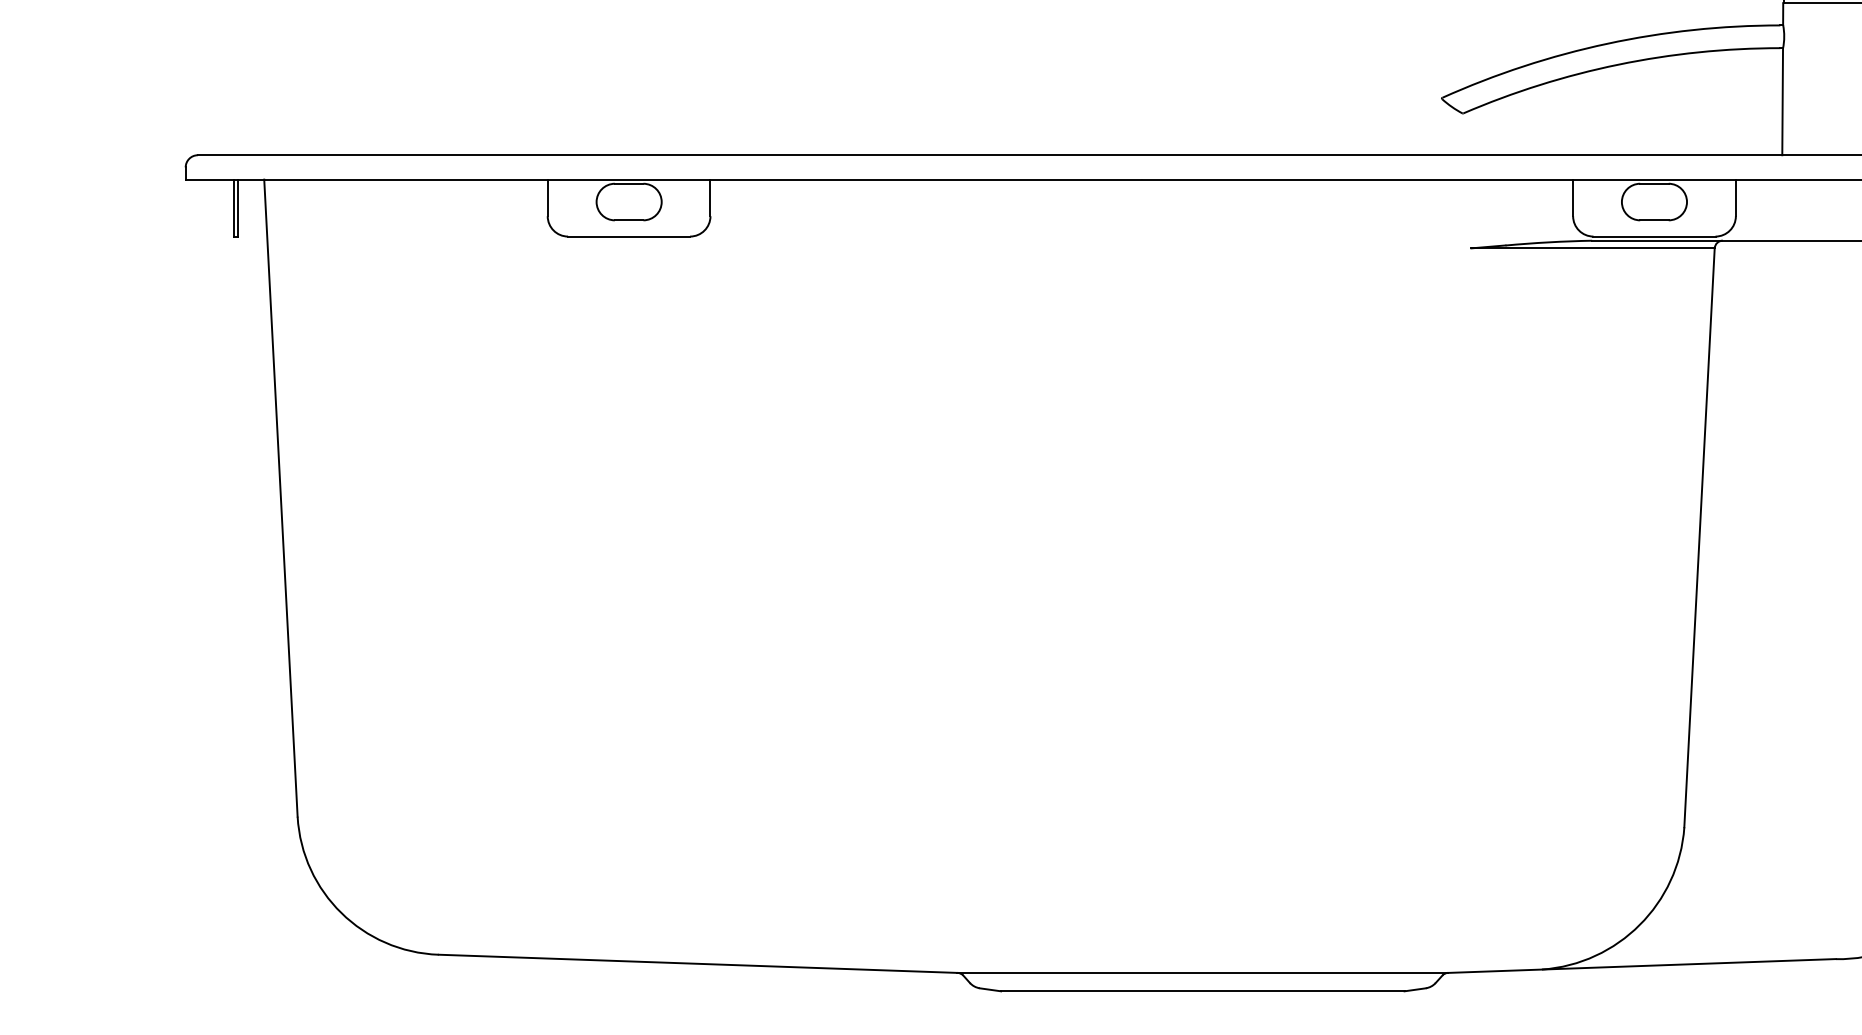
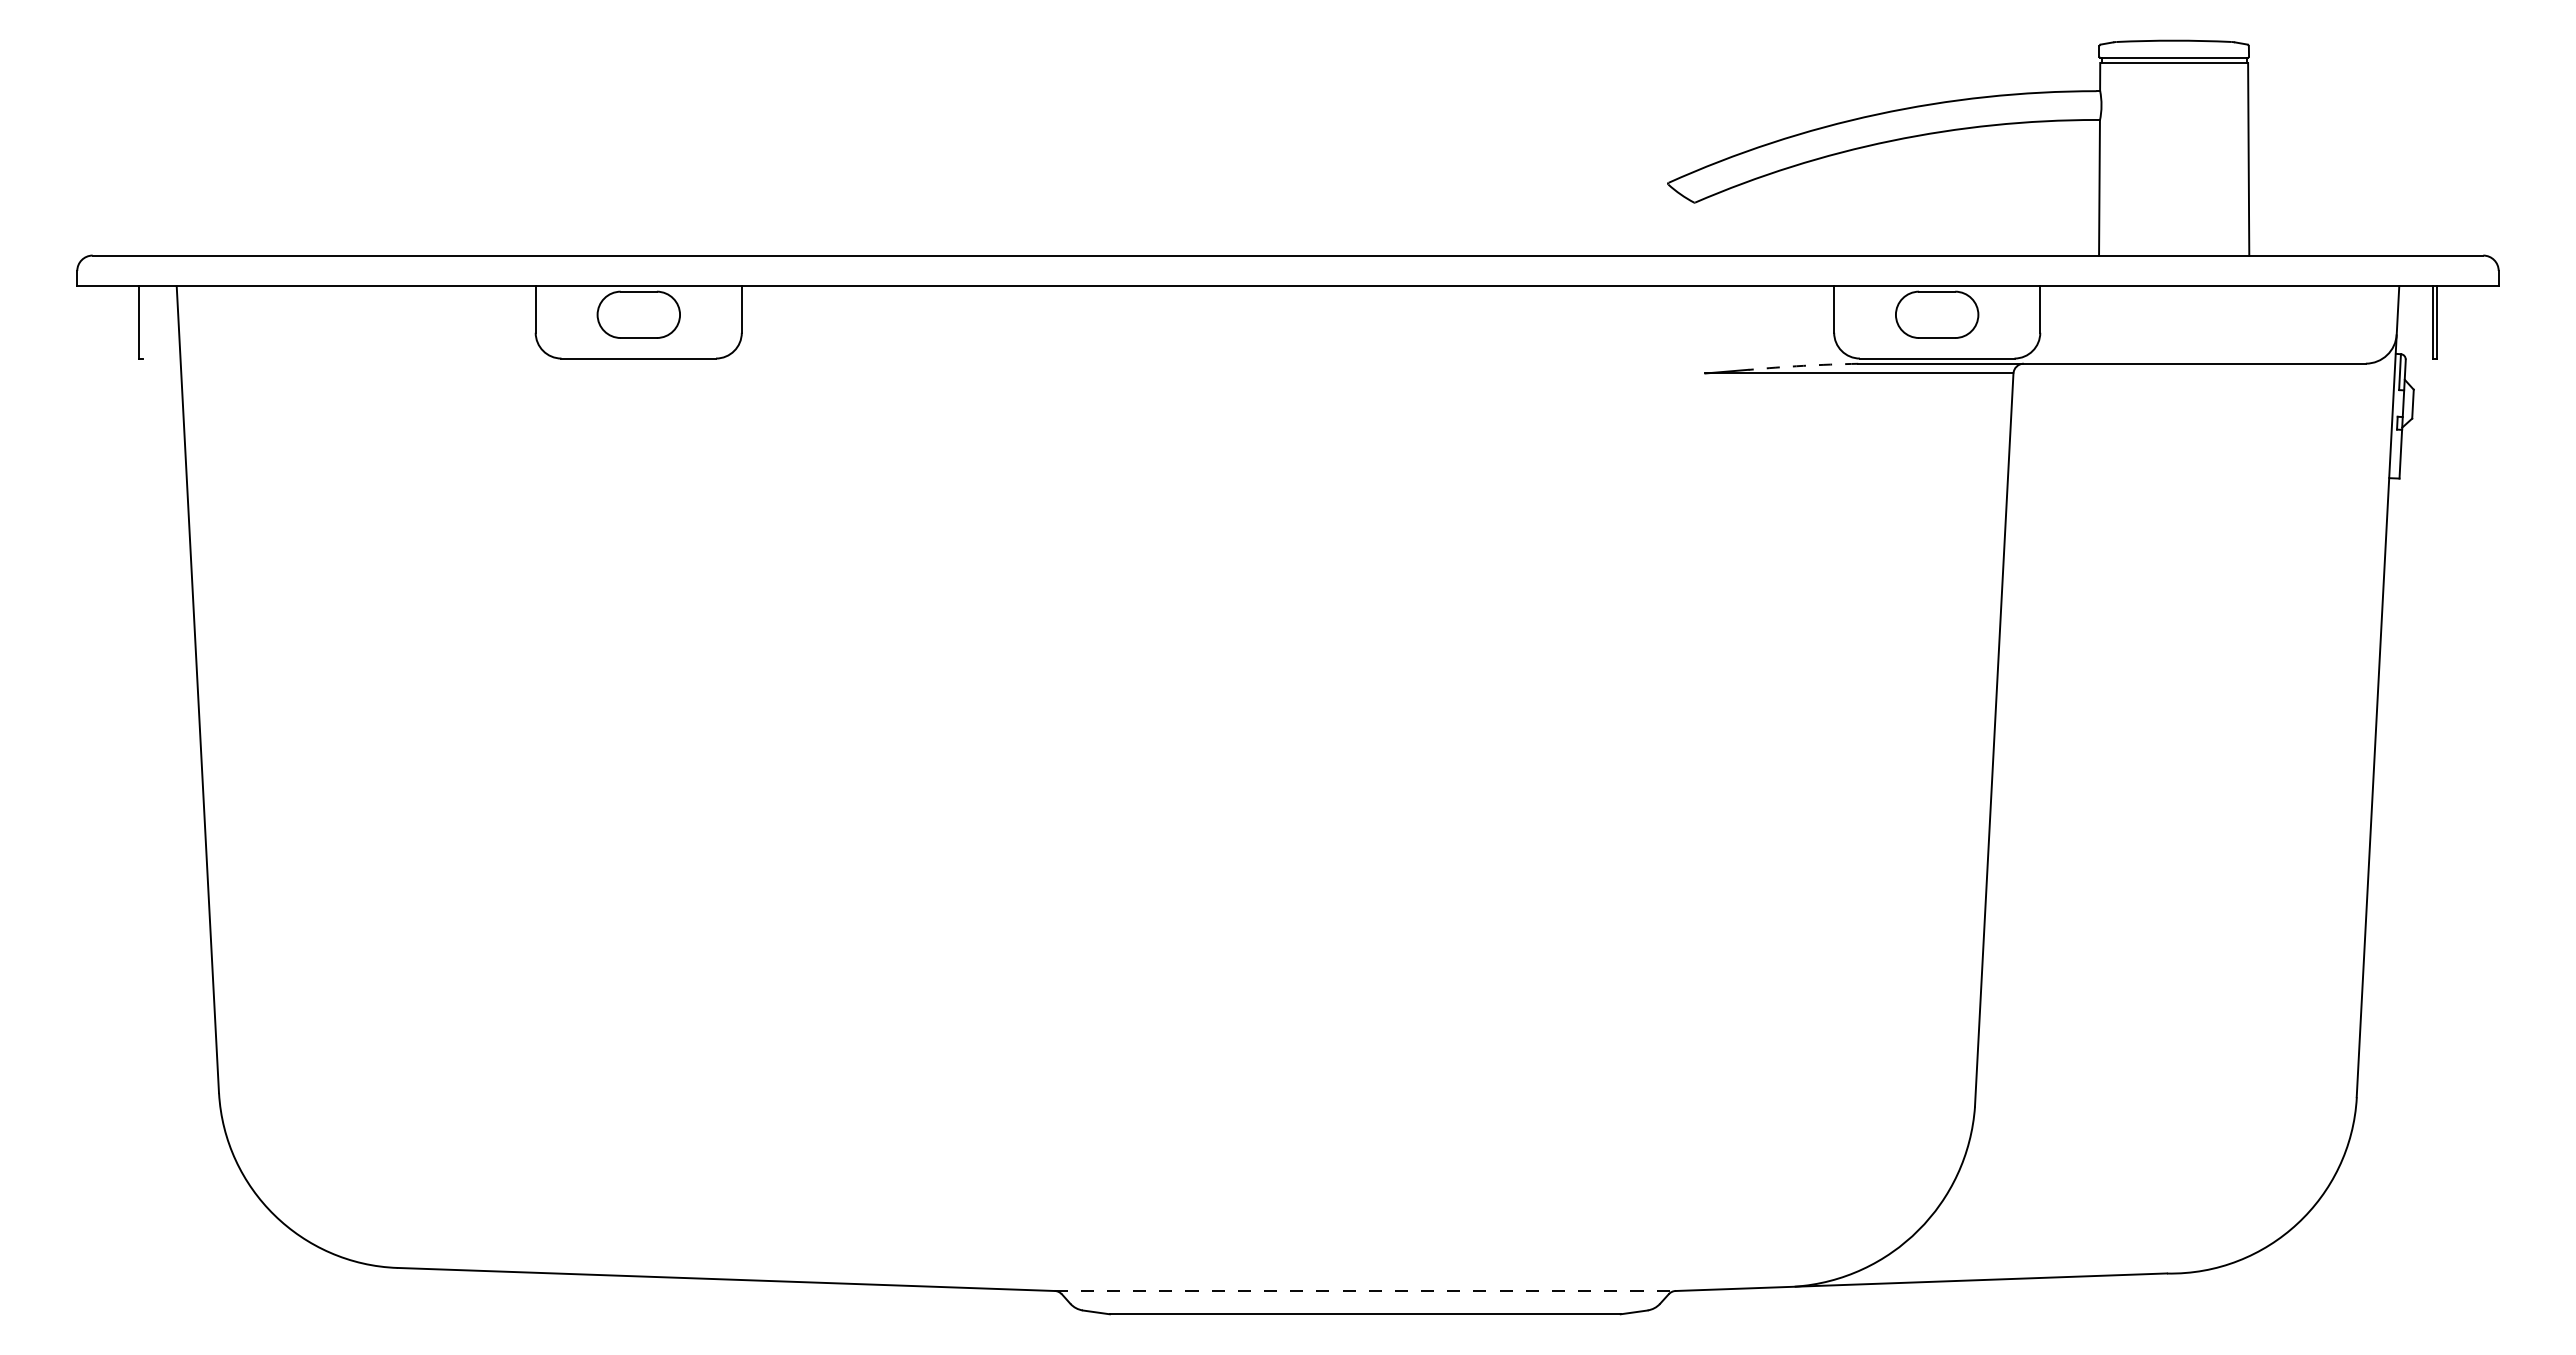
line: (237, 208) -> (143, 322), removed
arc: (1548, 242) -> (1803, 365), solid -> dashed
line: (1203, 972) -> (1365, 1290), solid -> dashed

